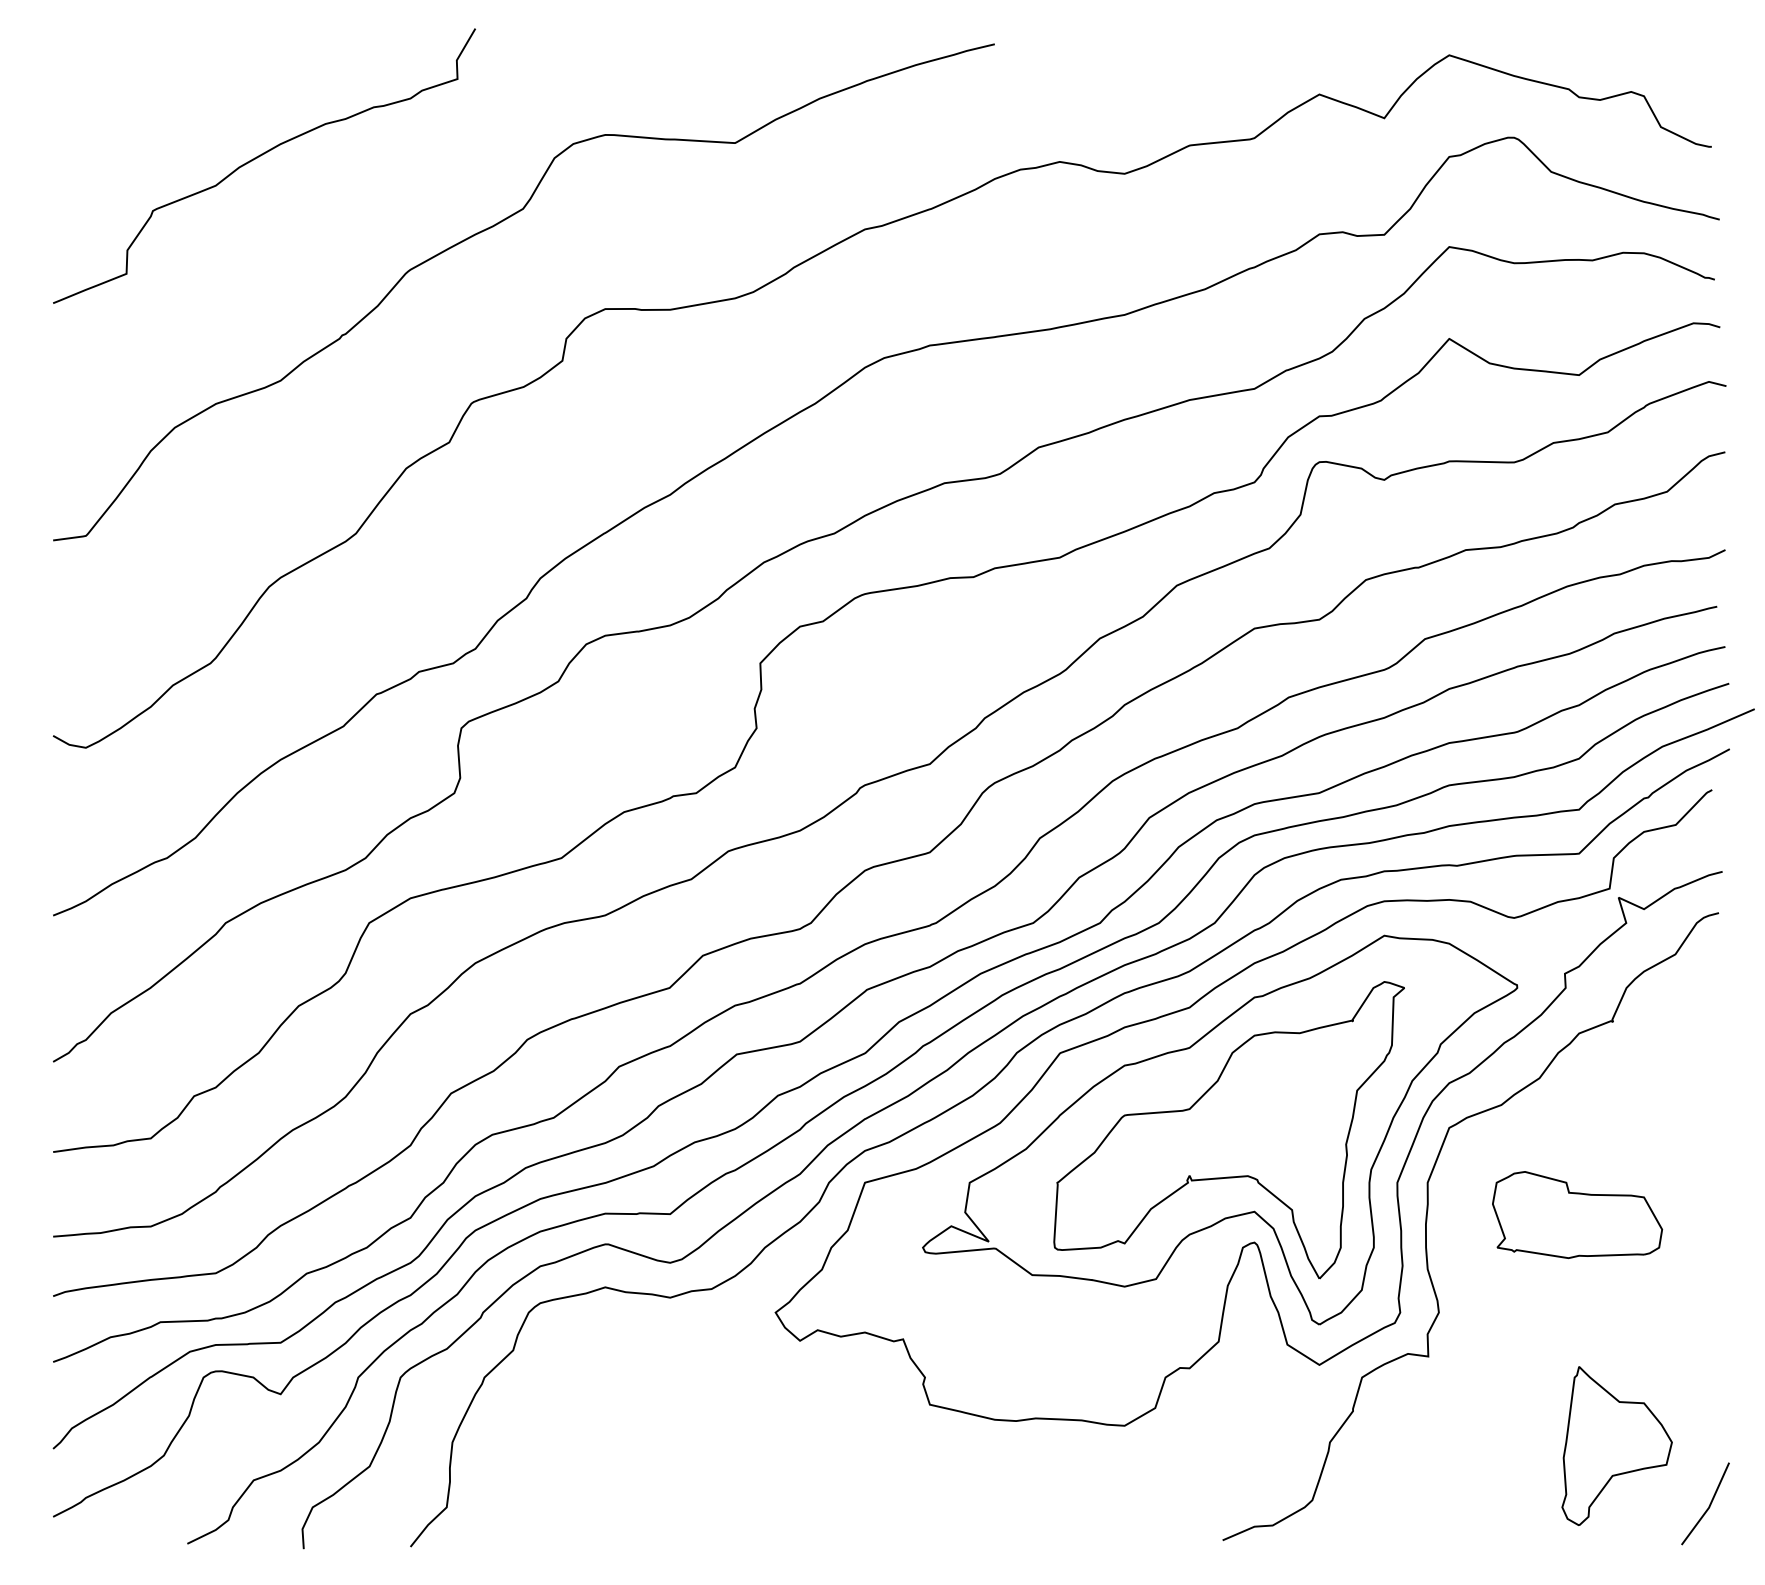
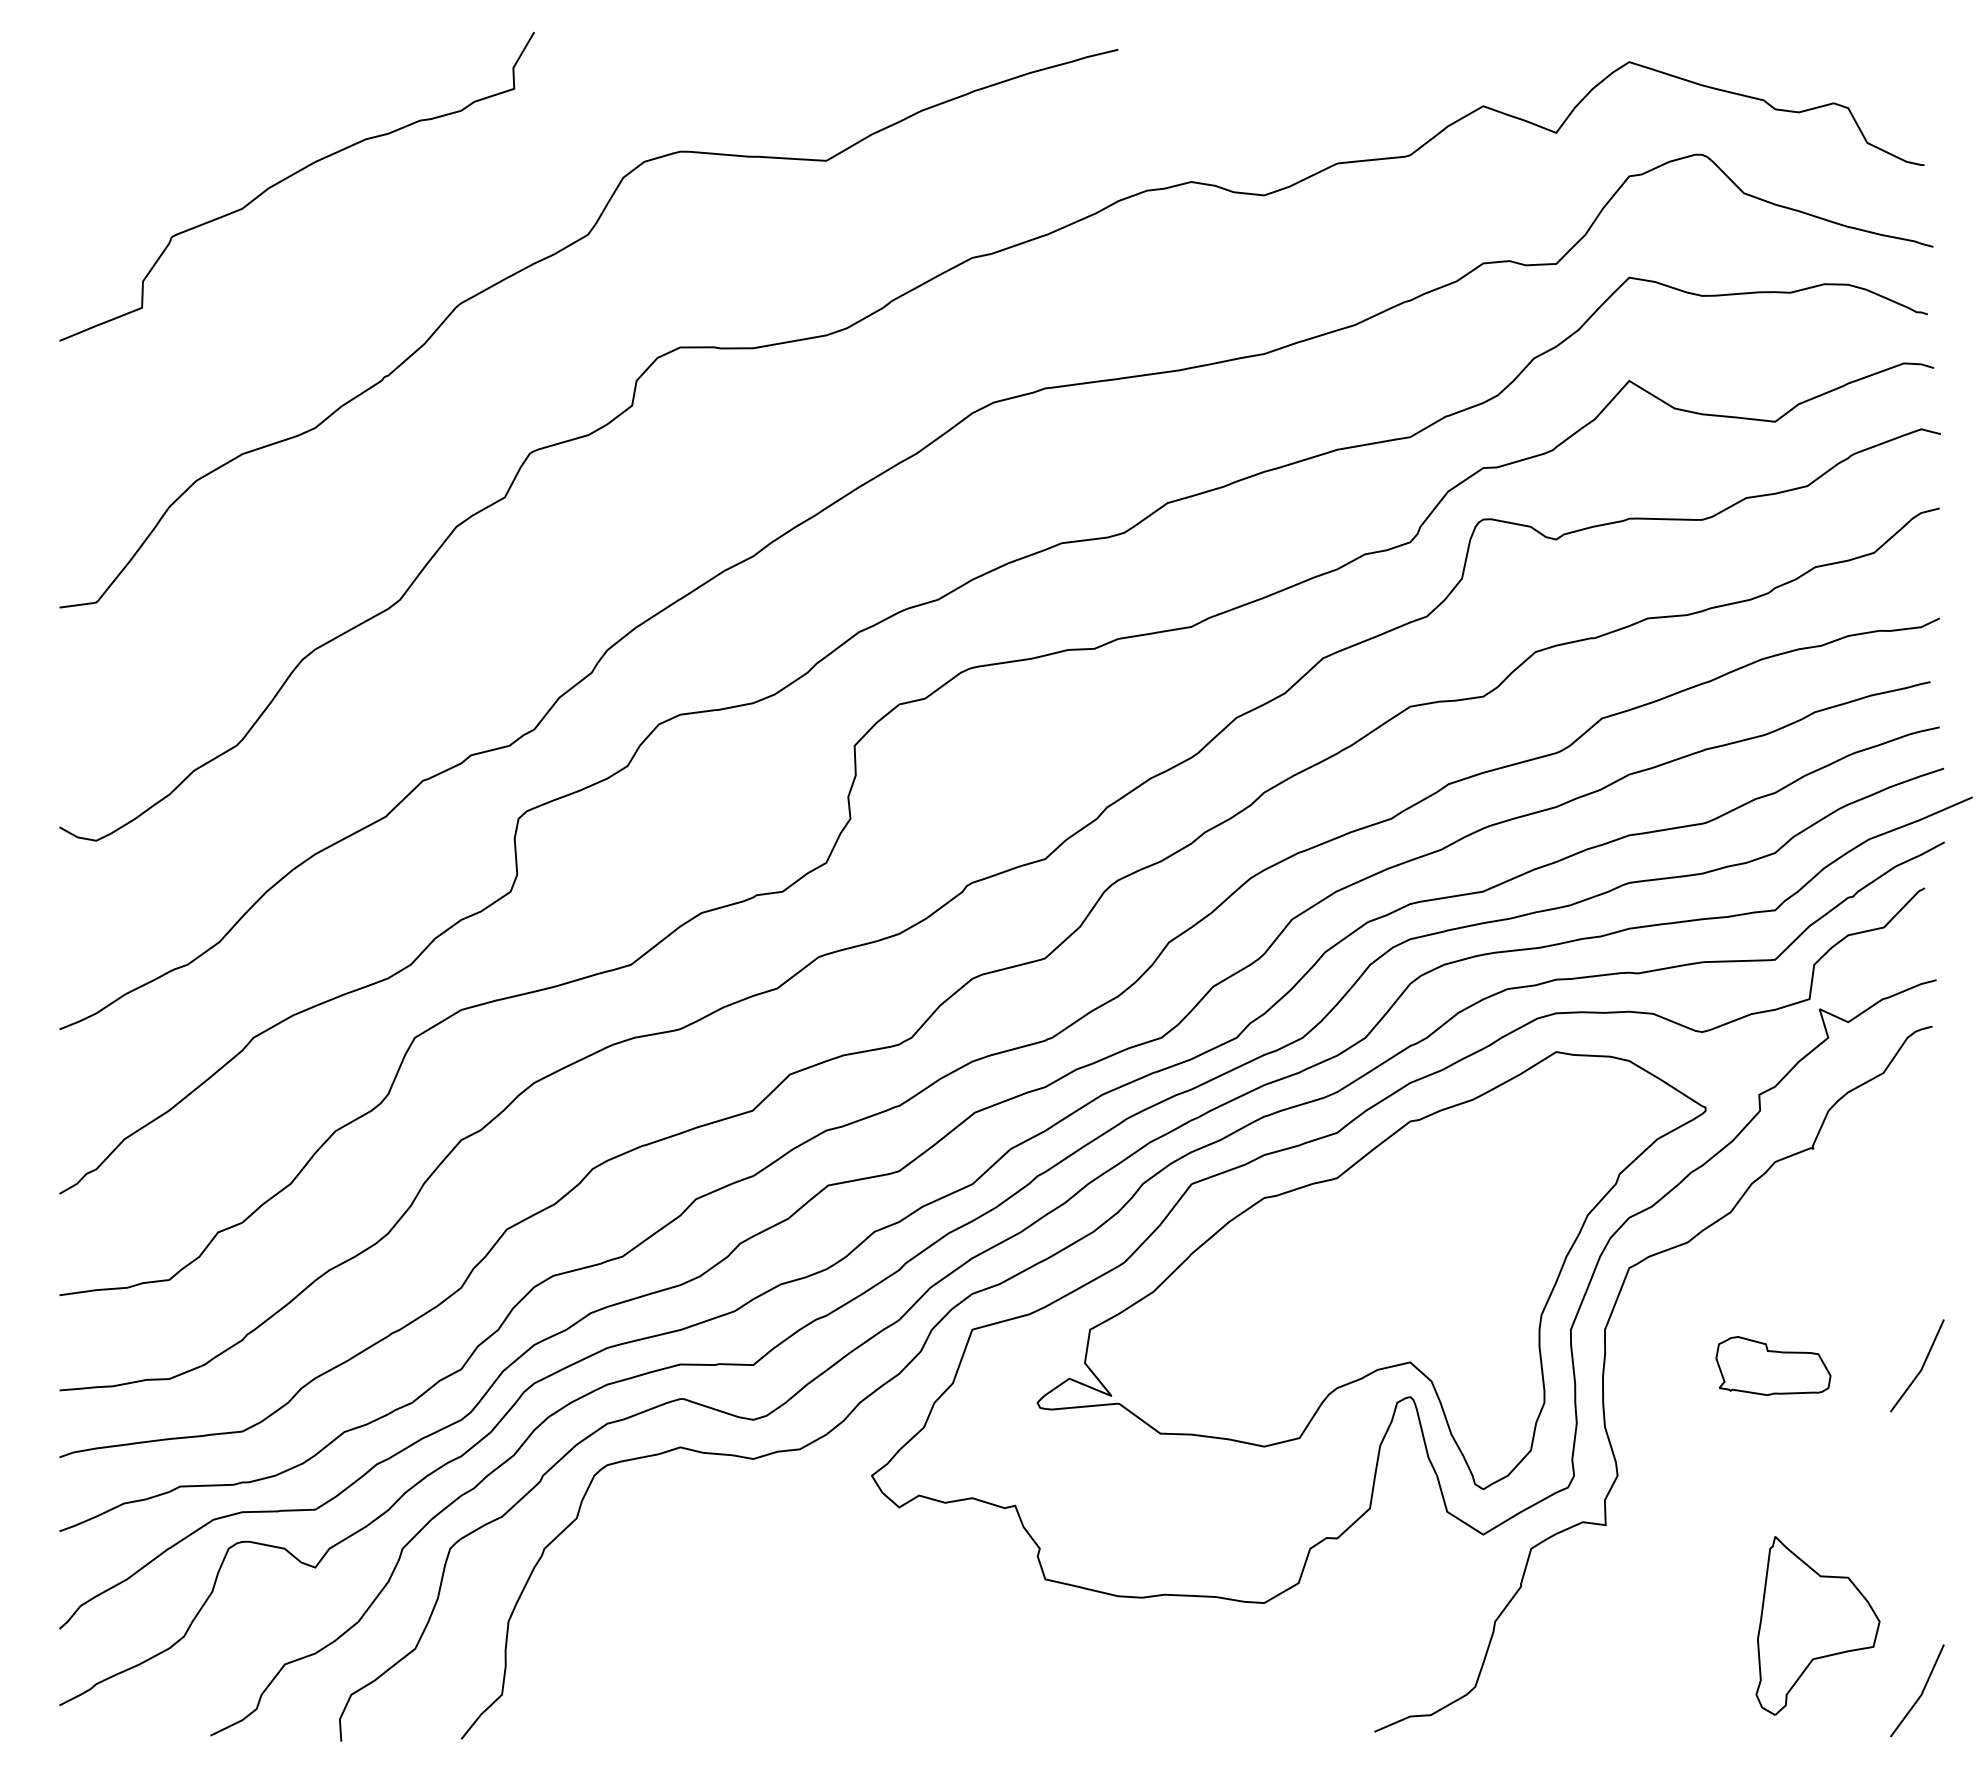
part: (1228, 1130) -> (1381, 1270), removed
part: (1577, 1214) -> (1773, 1365), size x0.6
line: (1709, 1216) -> (1921, 1367), added

